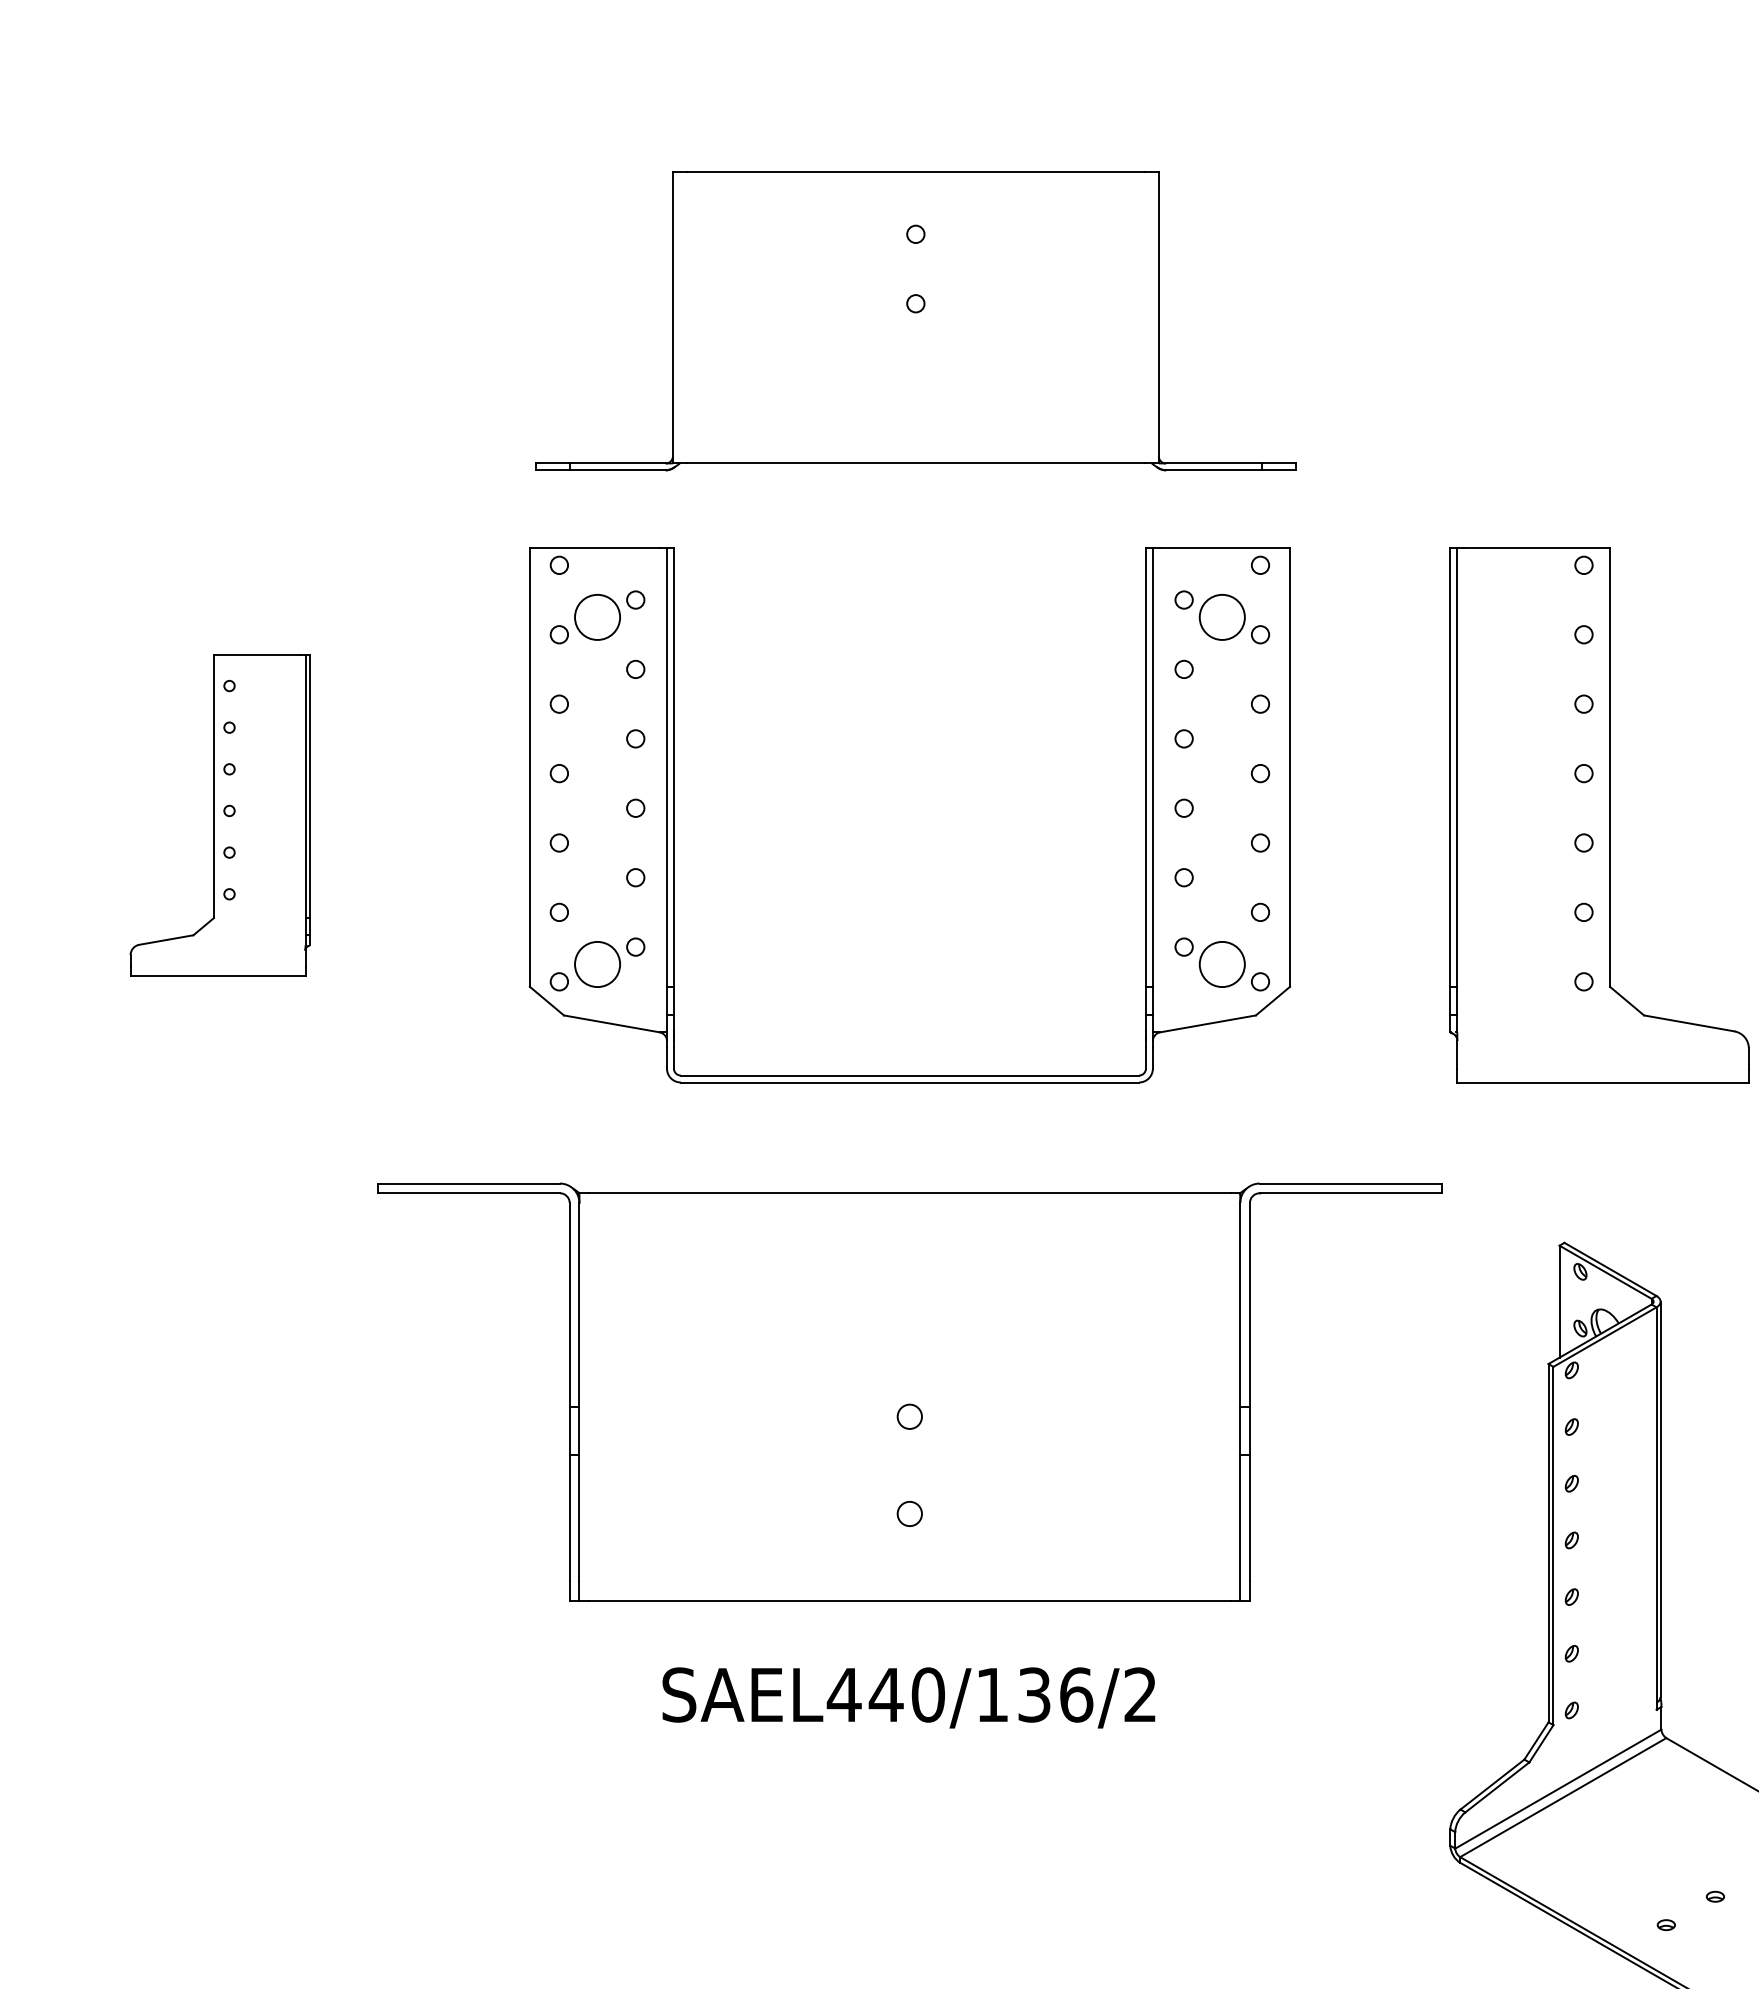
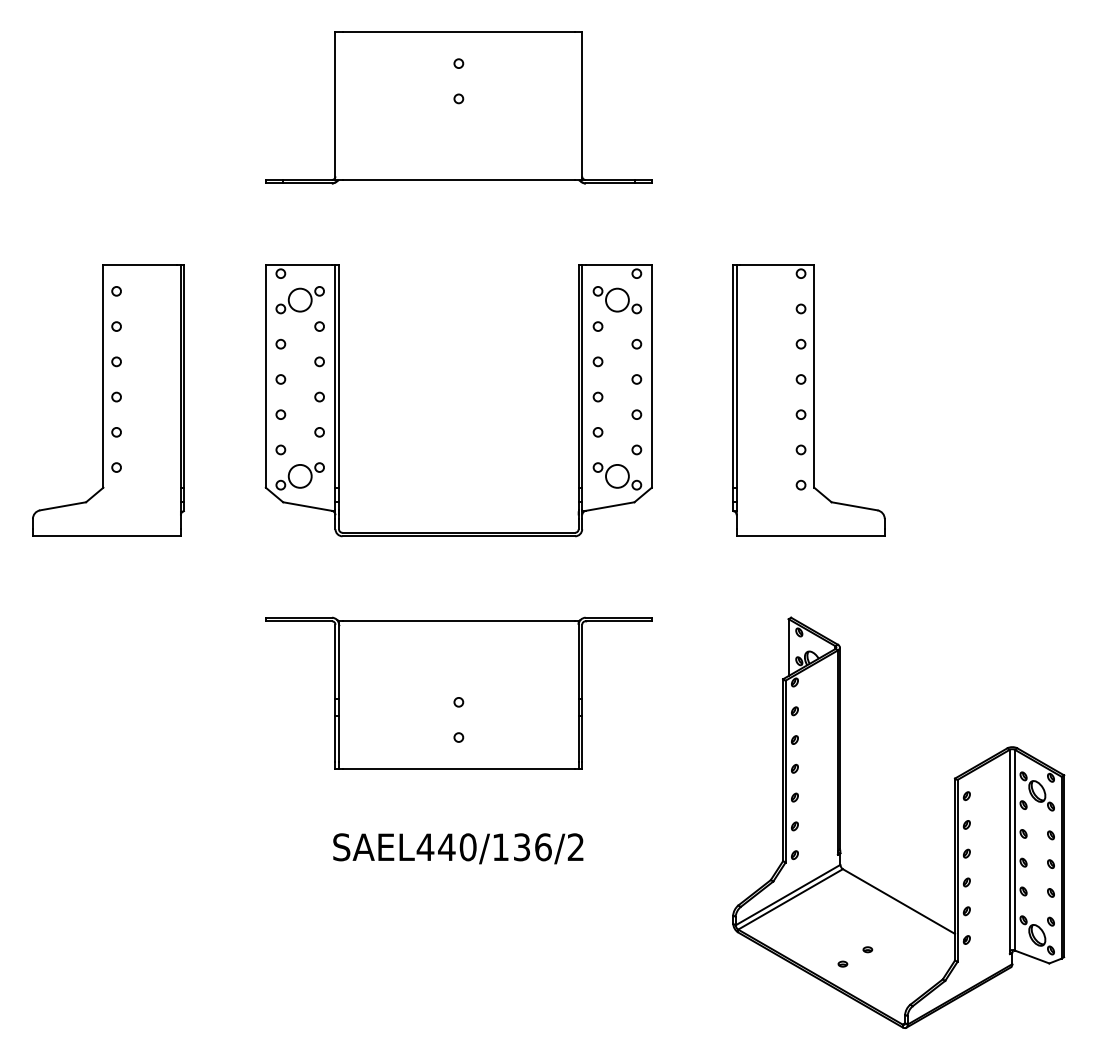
part: (915, 320) -> (458, 107), moved
part: (219, 815) -> (108, 400), size x1.67
part: (909, 1390) -> (458, 692), size x0.71

